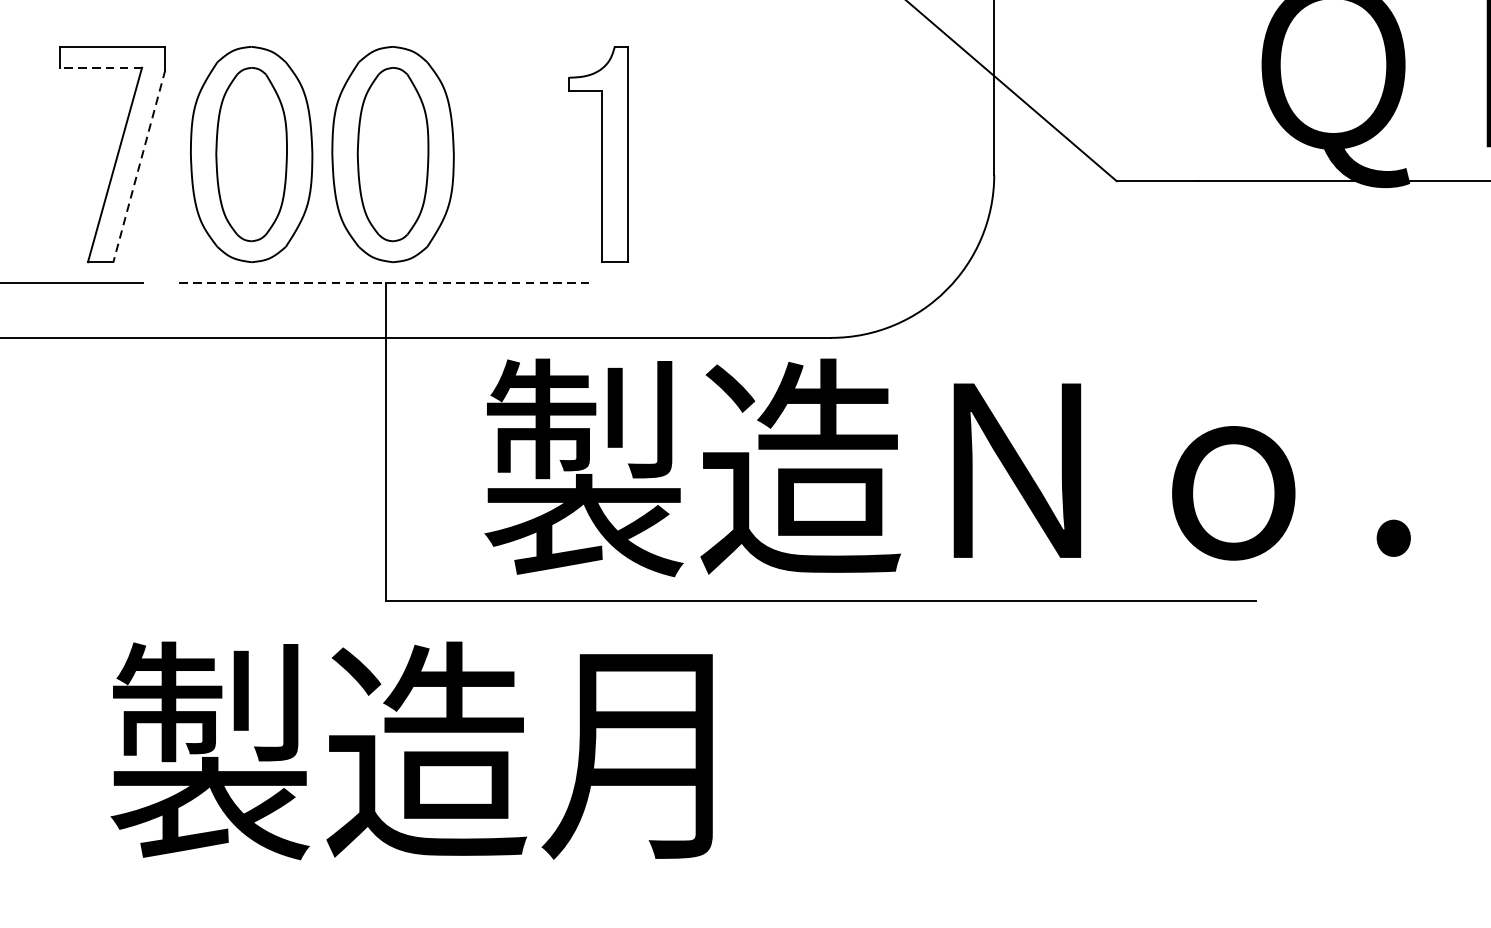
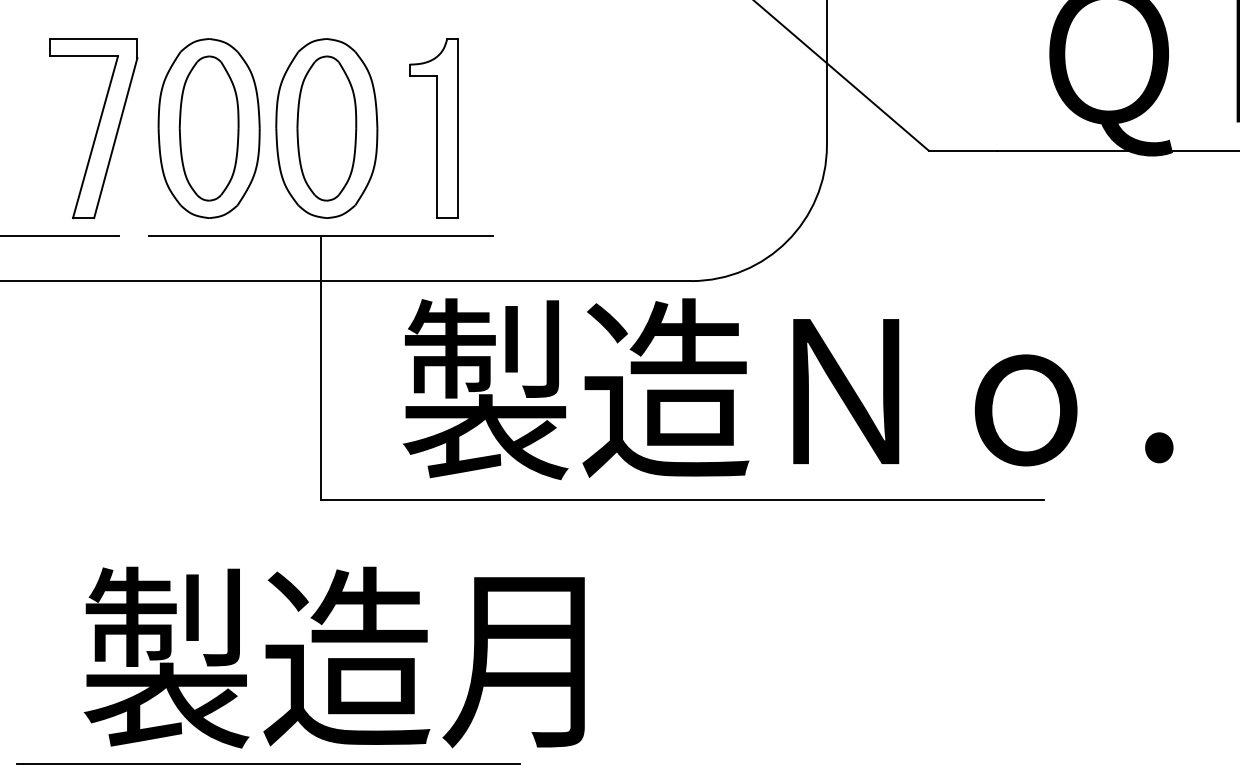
line: (100, 67) -> (83, 56), dashed -> solid
part: (598, 154) -> (433, 128), moved
line: (139, 166) -> (115, 138), dashed -> solid
line: (386, 283) -> (321, 235), dashed -> solid
text: (410, 750) -> (333, 657), moved
line: (321, 918) -> (267, 764), added

